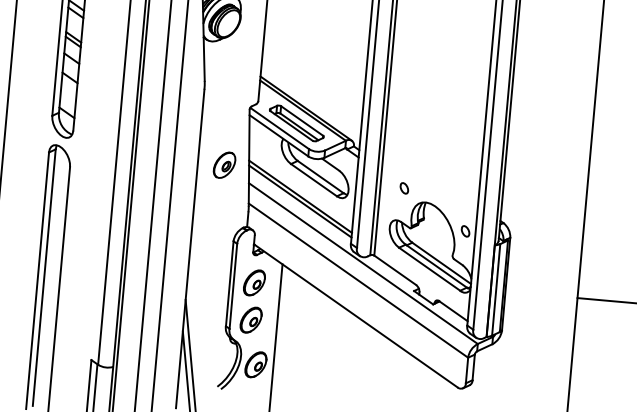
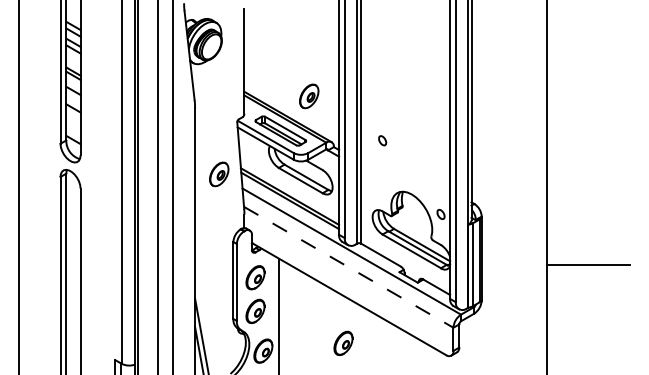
part: (331, 88) -> (309, 96), added
part: (404, 188) -> (382, 140), moved
line: (358, 280) -> (348, 267), solid -> dashed
part: (345, 363) -> (343, 342), added

